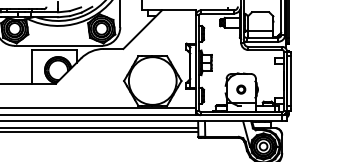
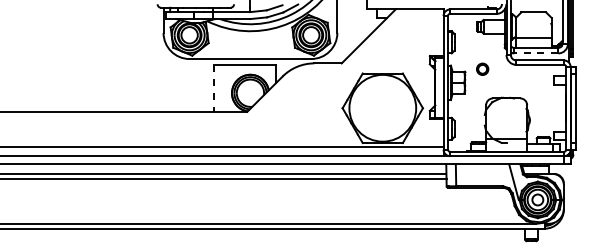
line: (261, 41) -> (535, 53), solid -> dashed
line: (31, 66) -> (213, 88), solid -> dashed
part: (241, 89) -> (482, 68), moved

